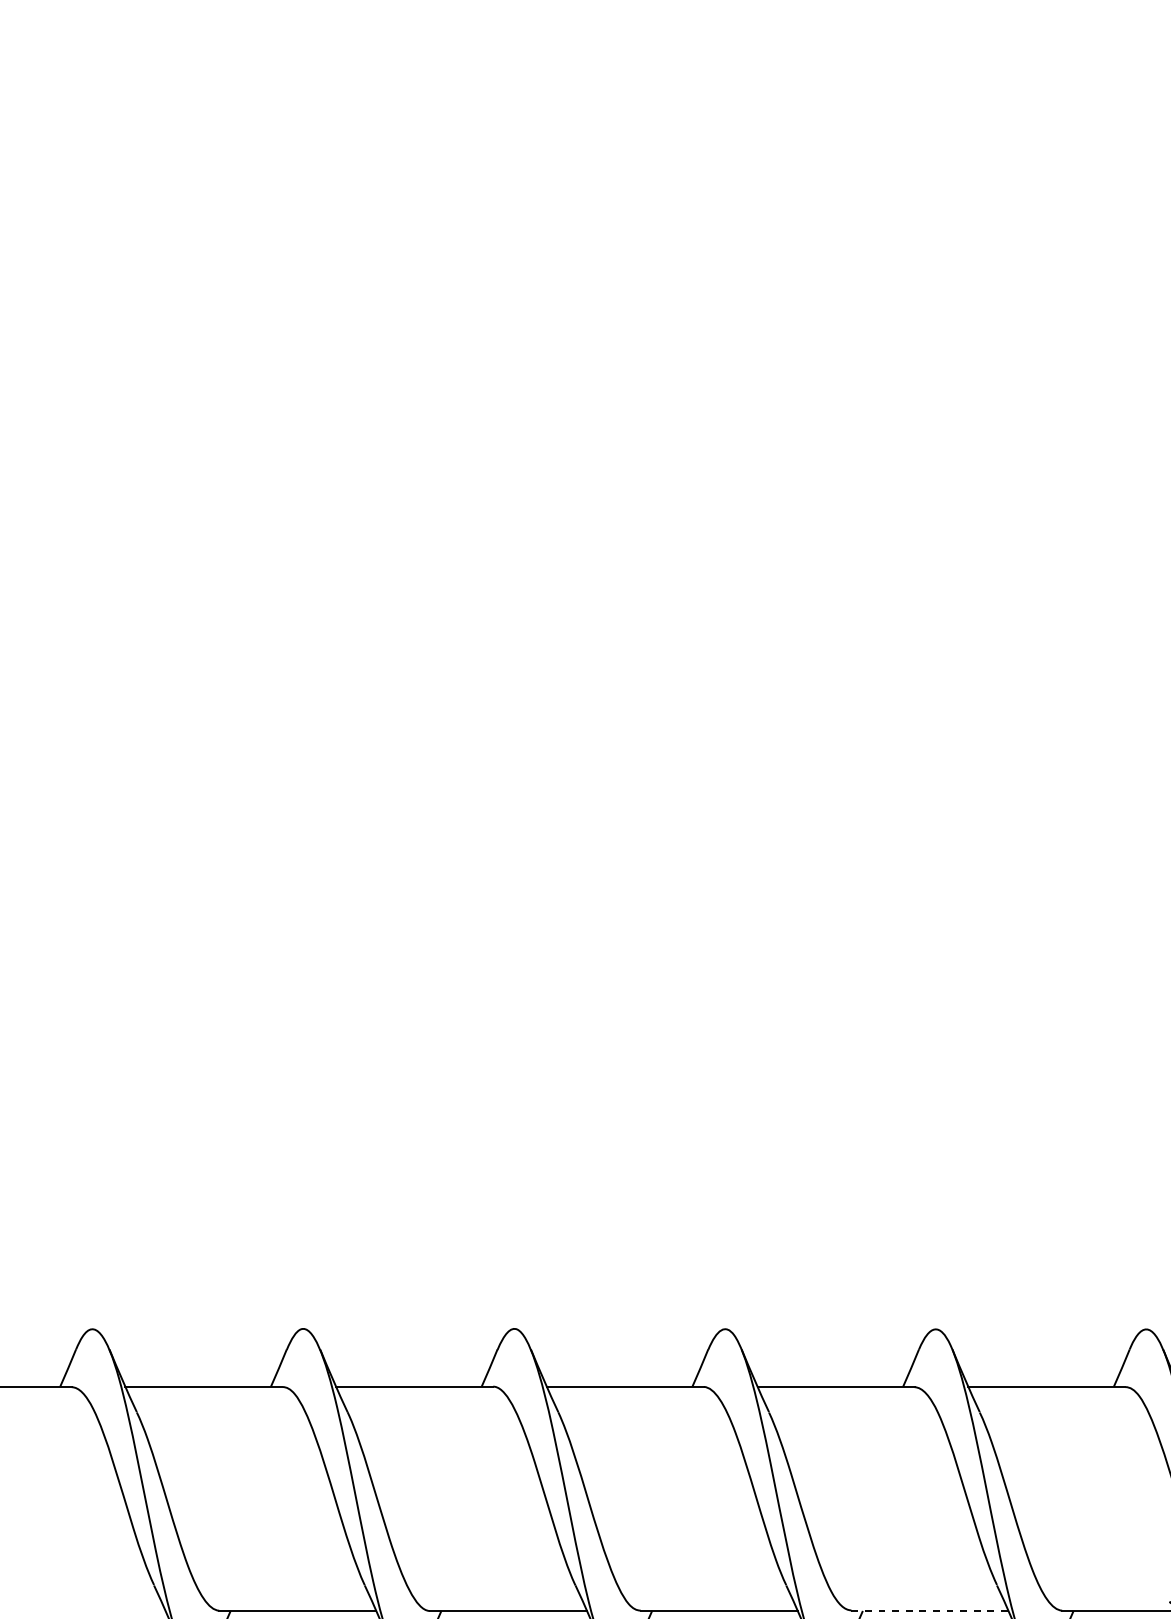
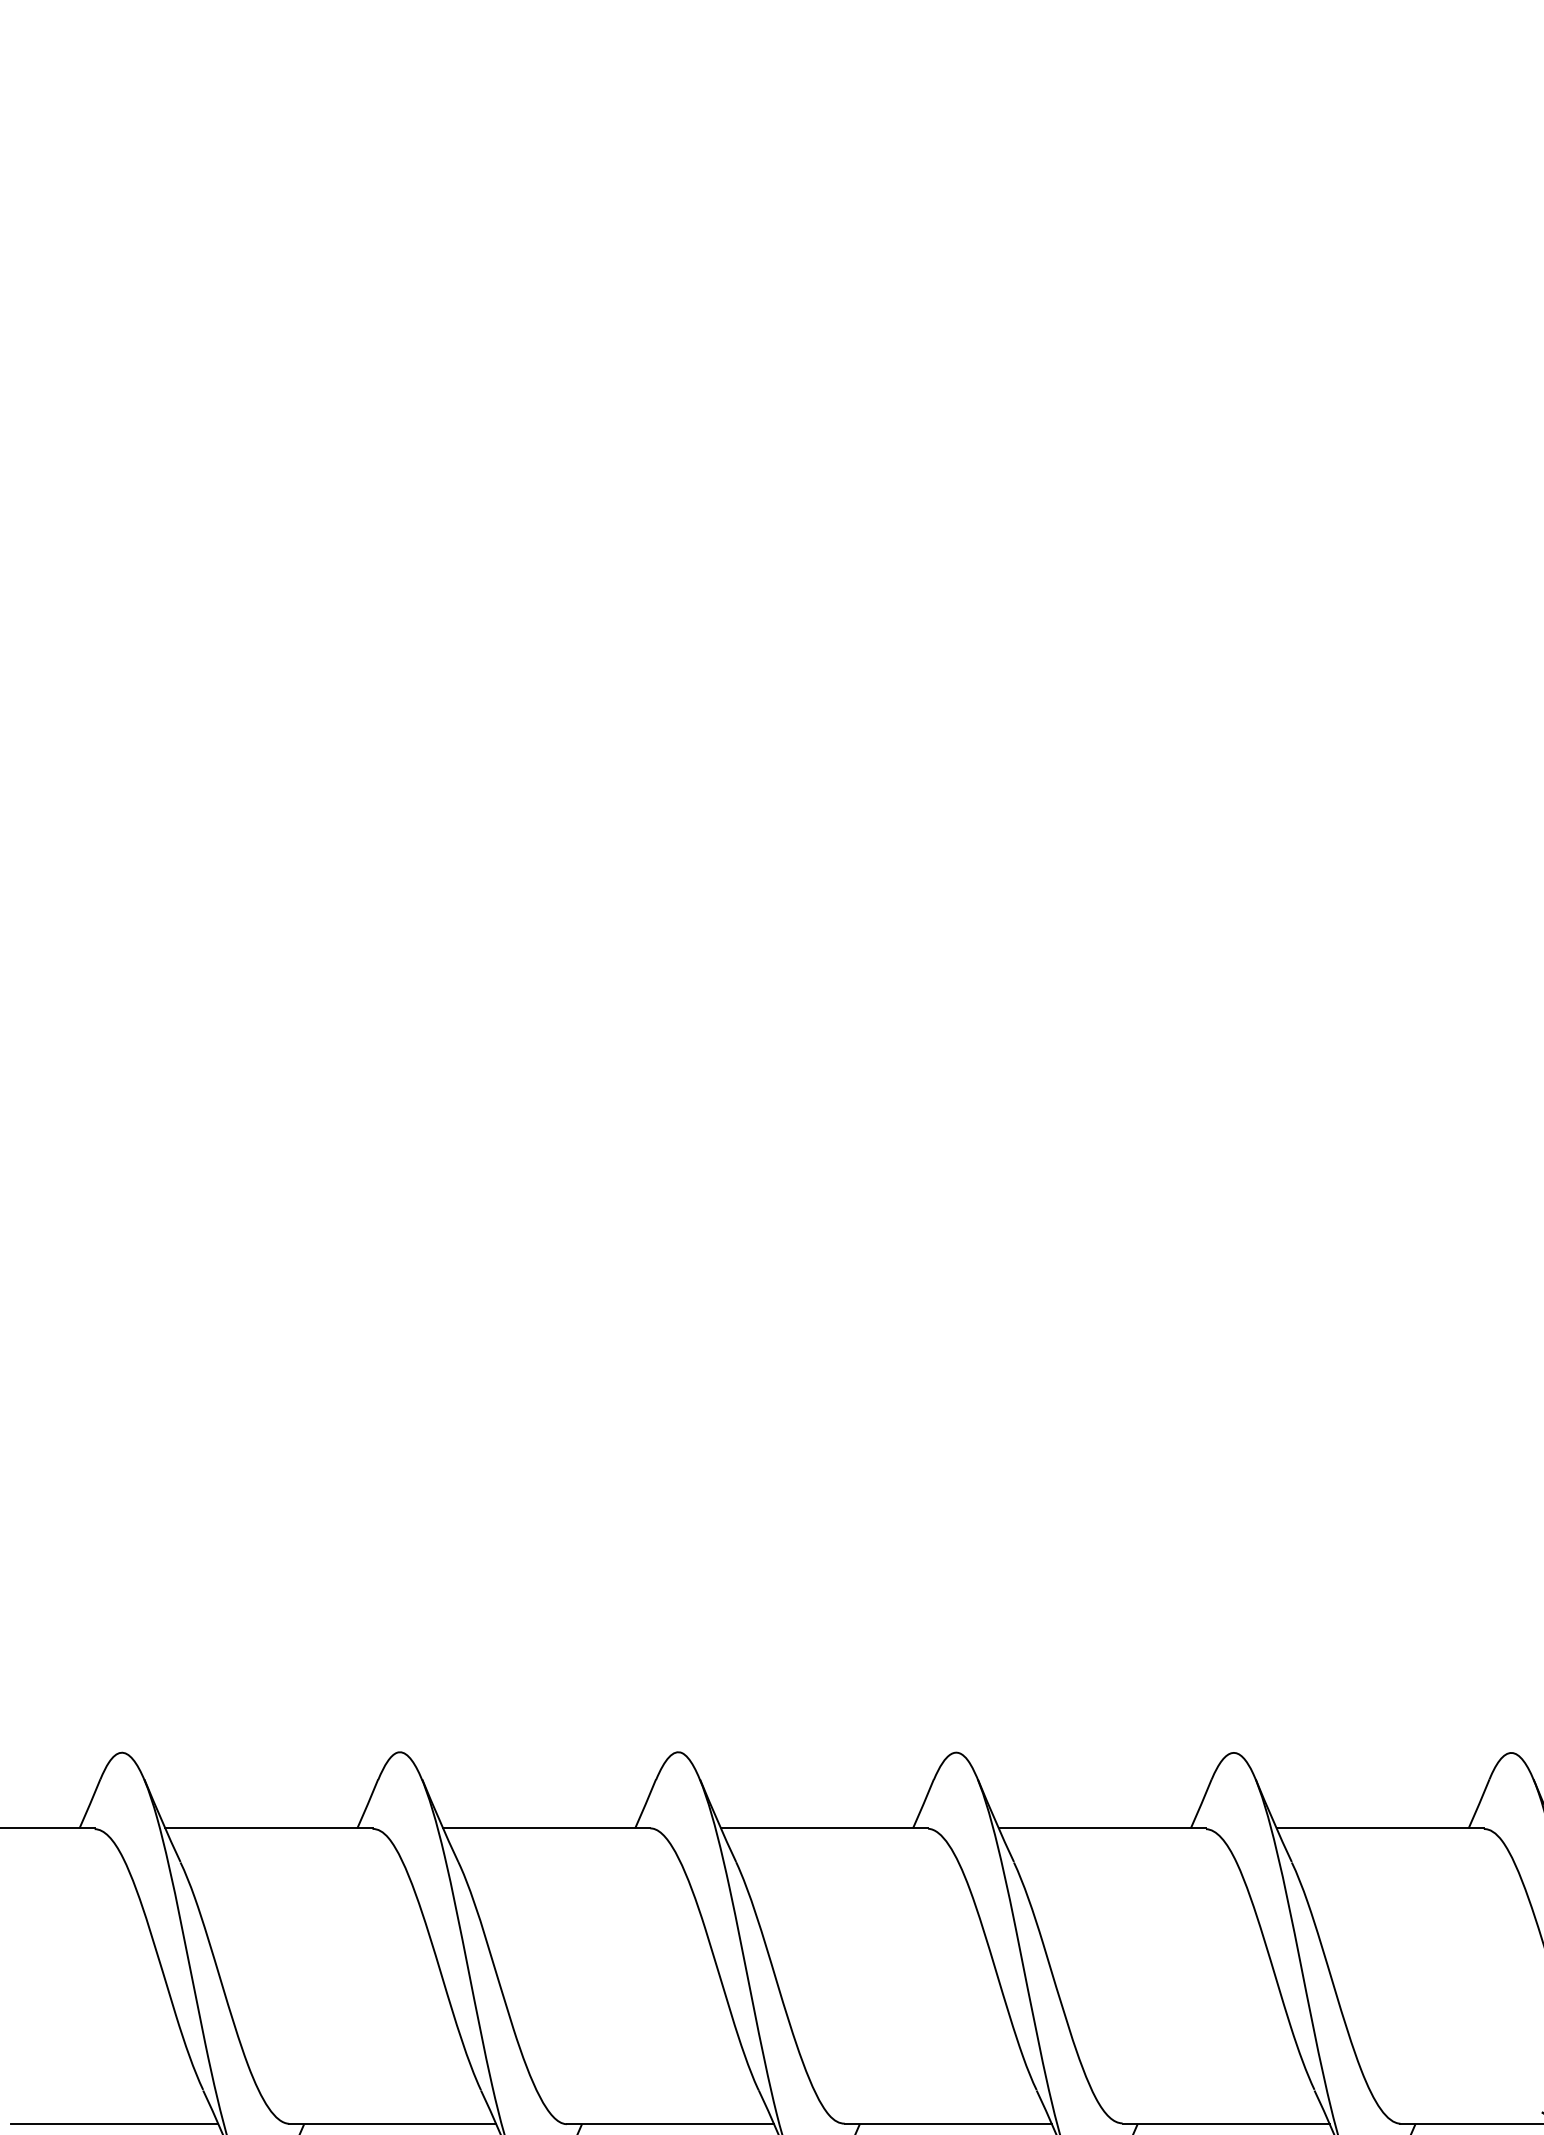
line: (86, 1611) -> (114, 2124), added
line: (930, 1611) -> (1226, 2124), dashed -> solid

